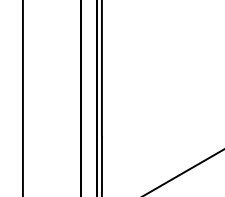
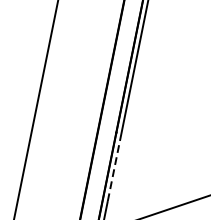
line: (101, 163) -> (113, 170), solid -> dashed

